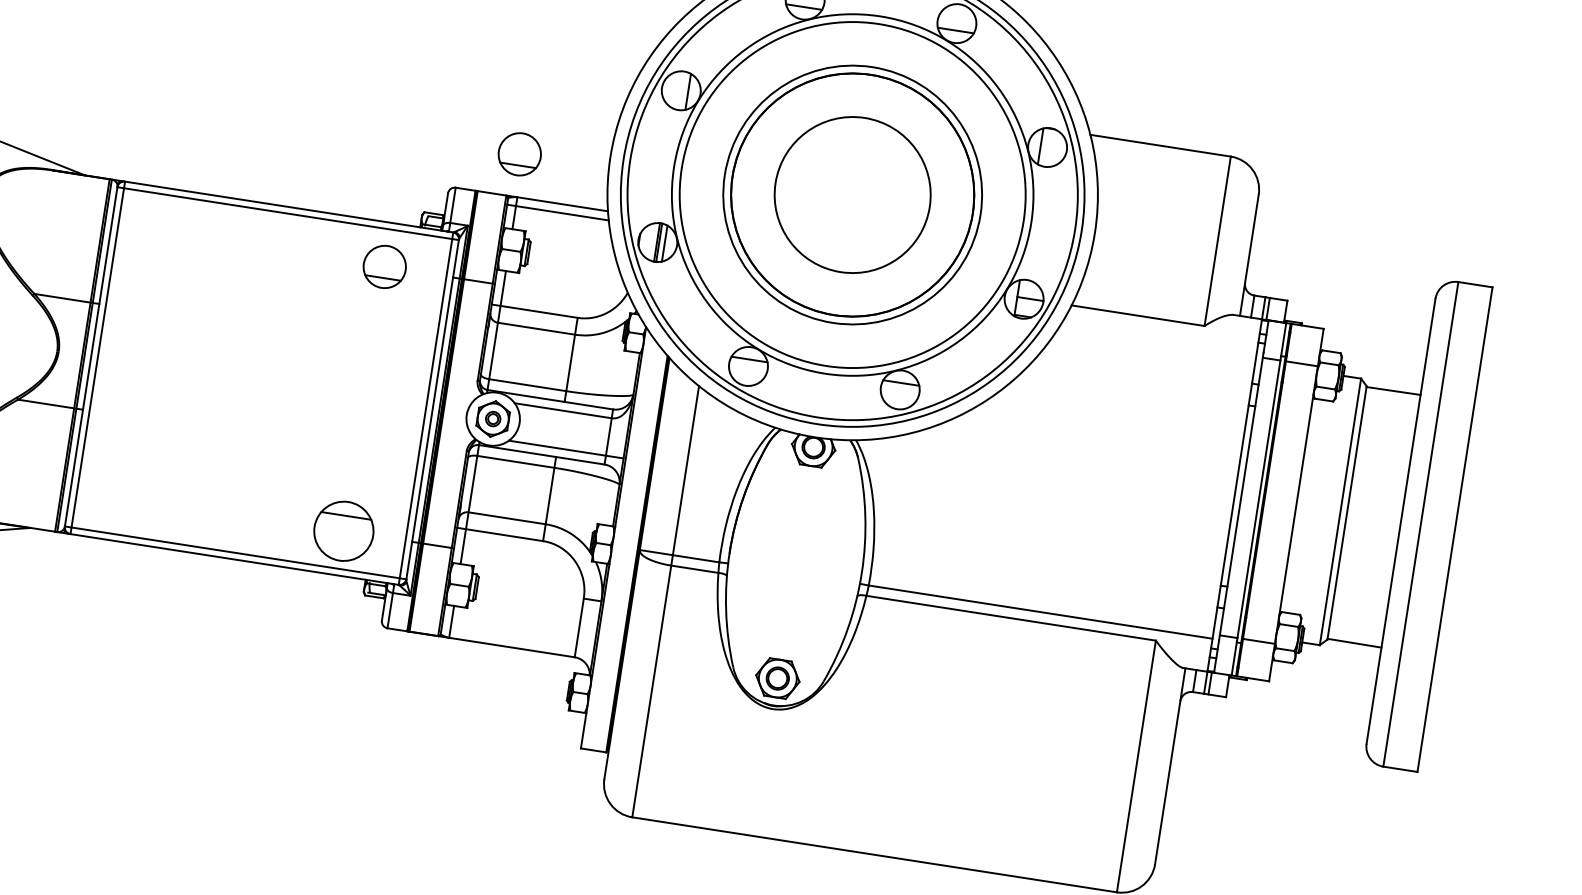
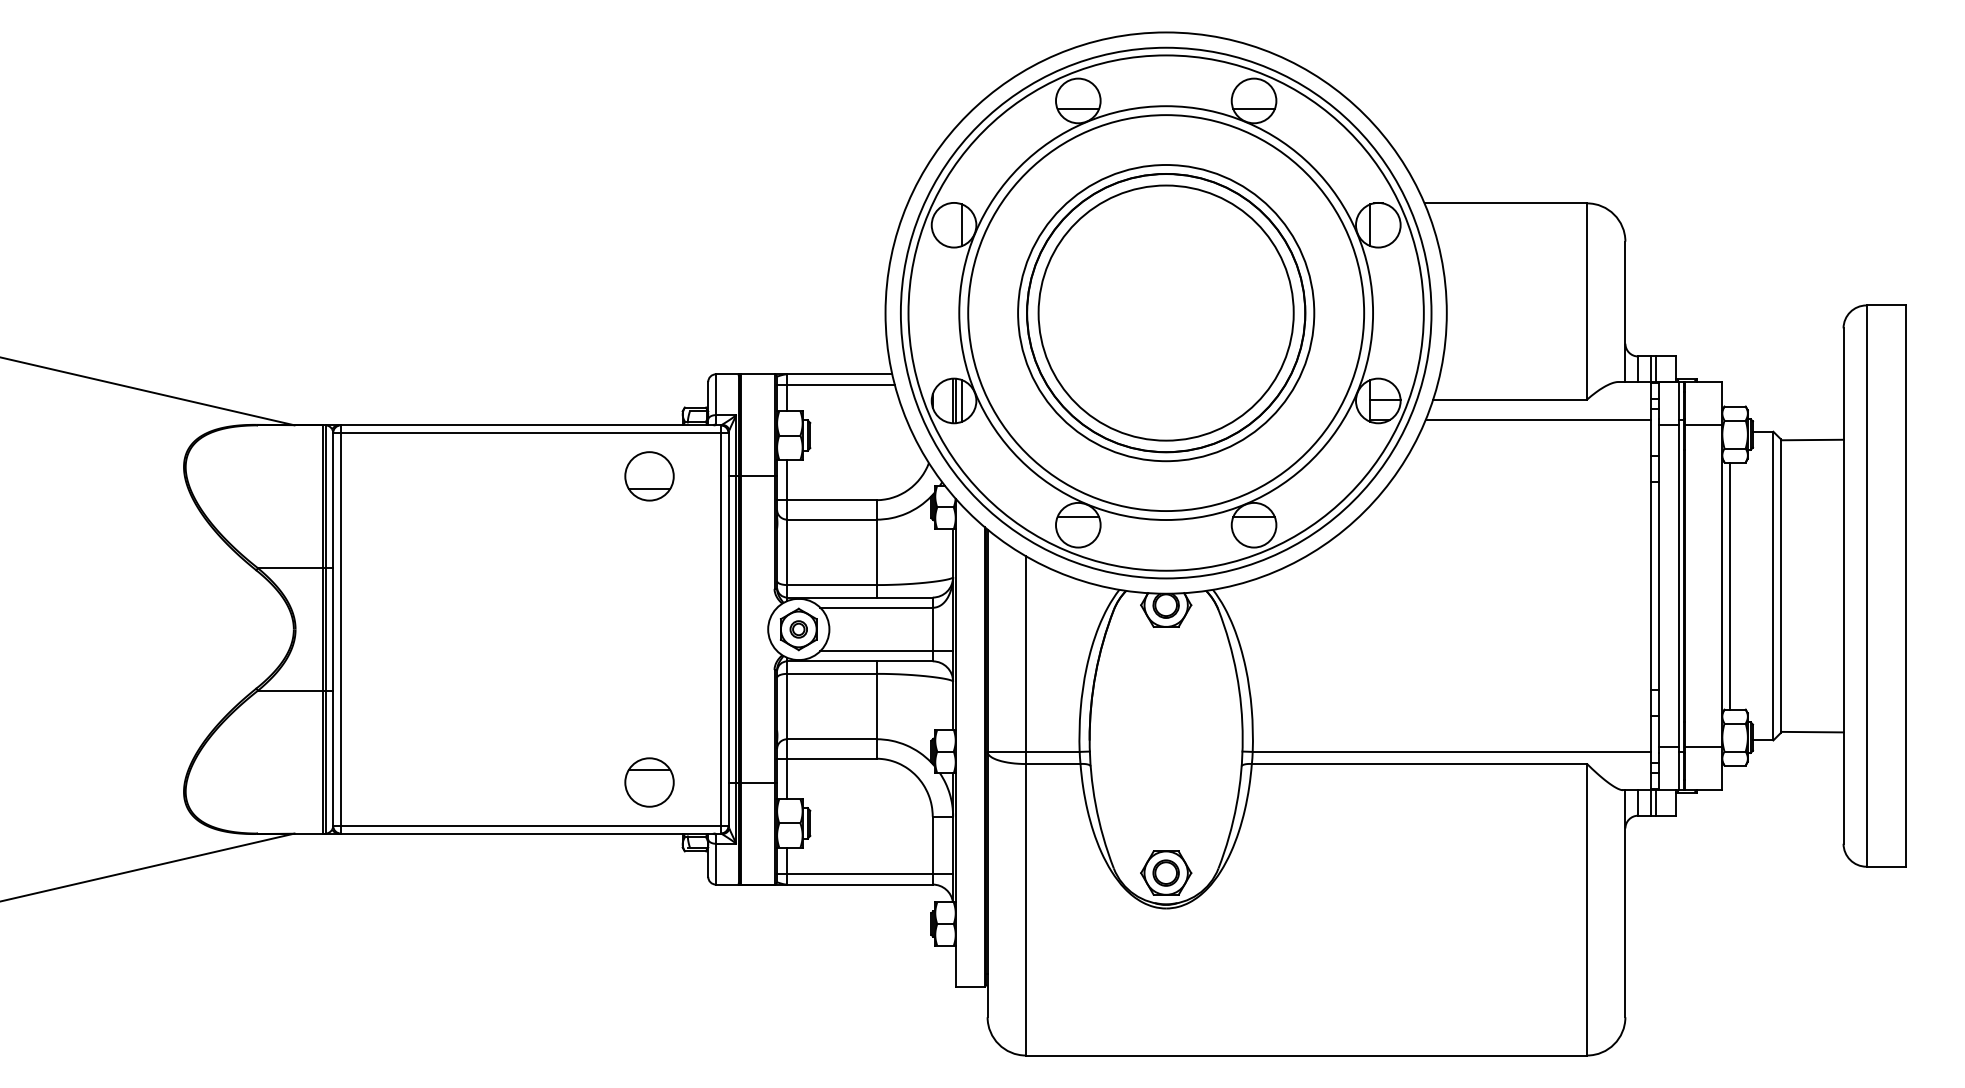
part: (519, 154) -> (782, 325), removed
circle: (852, 194) -> (1165, 312), size x1.43
line: (1158, 337) -> (1537, 420), added
line: (1303, 505) -> (1730, 585), added
part: (343, 531) -> (649, 782), size x0.71
line: (518, 639) -> (865, 874), added

